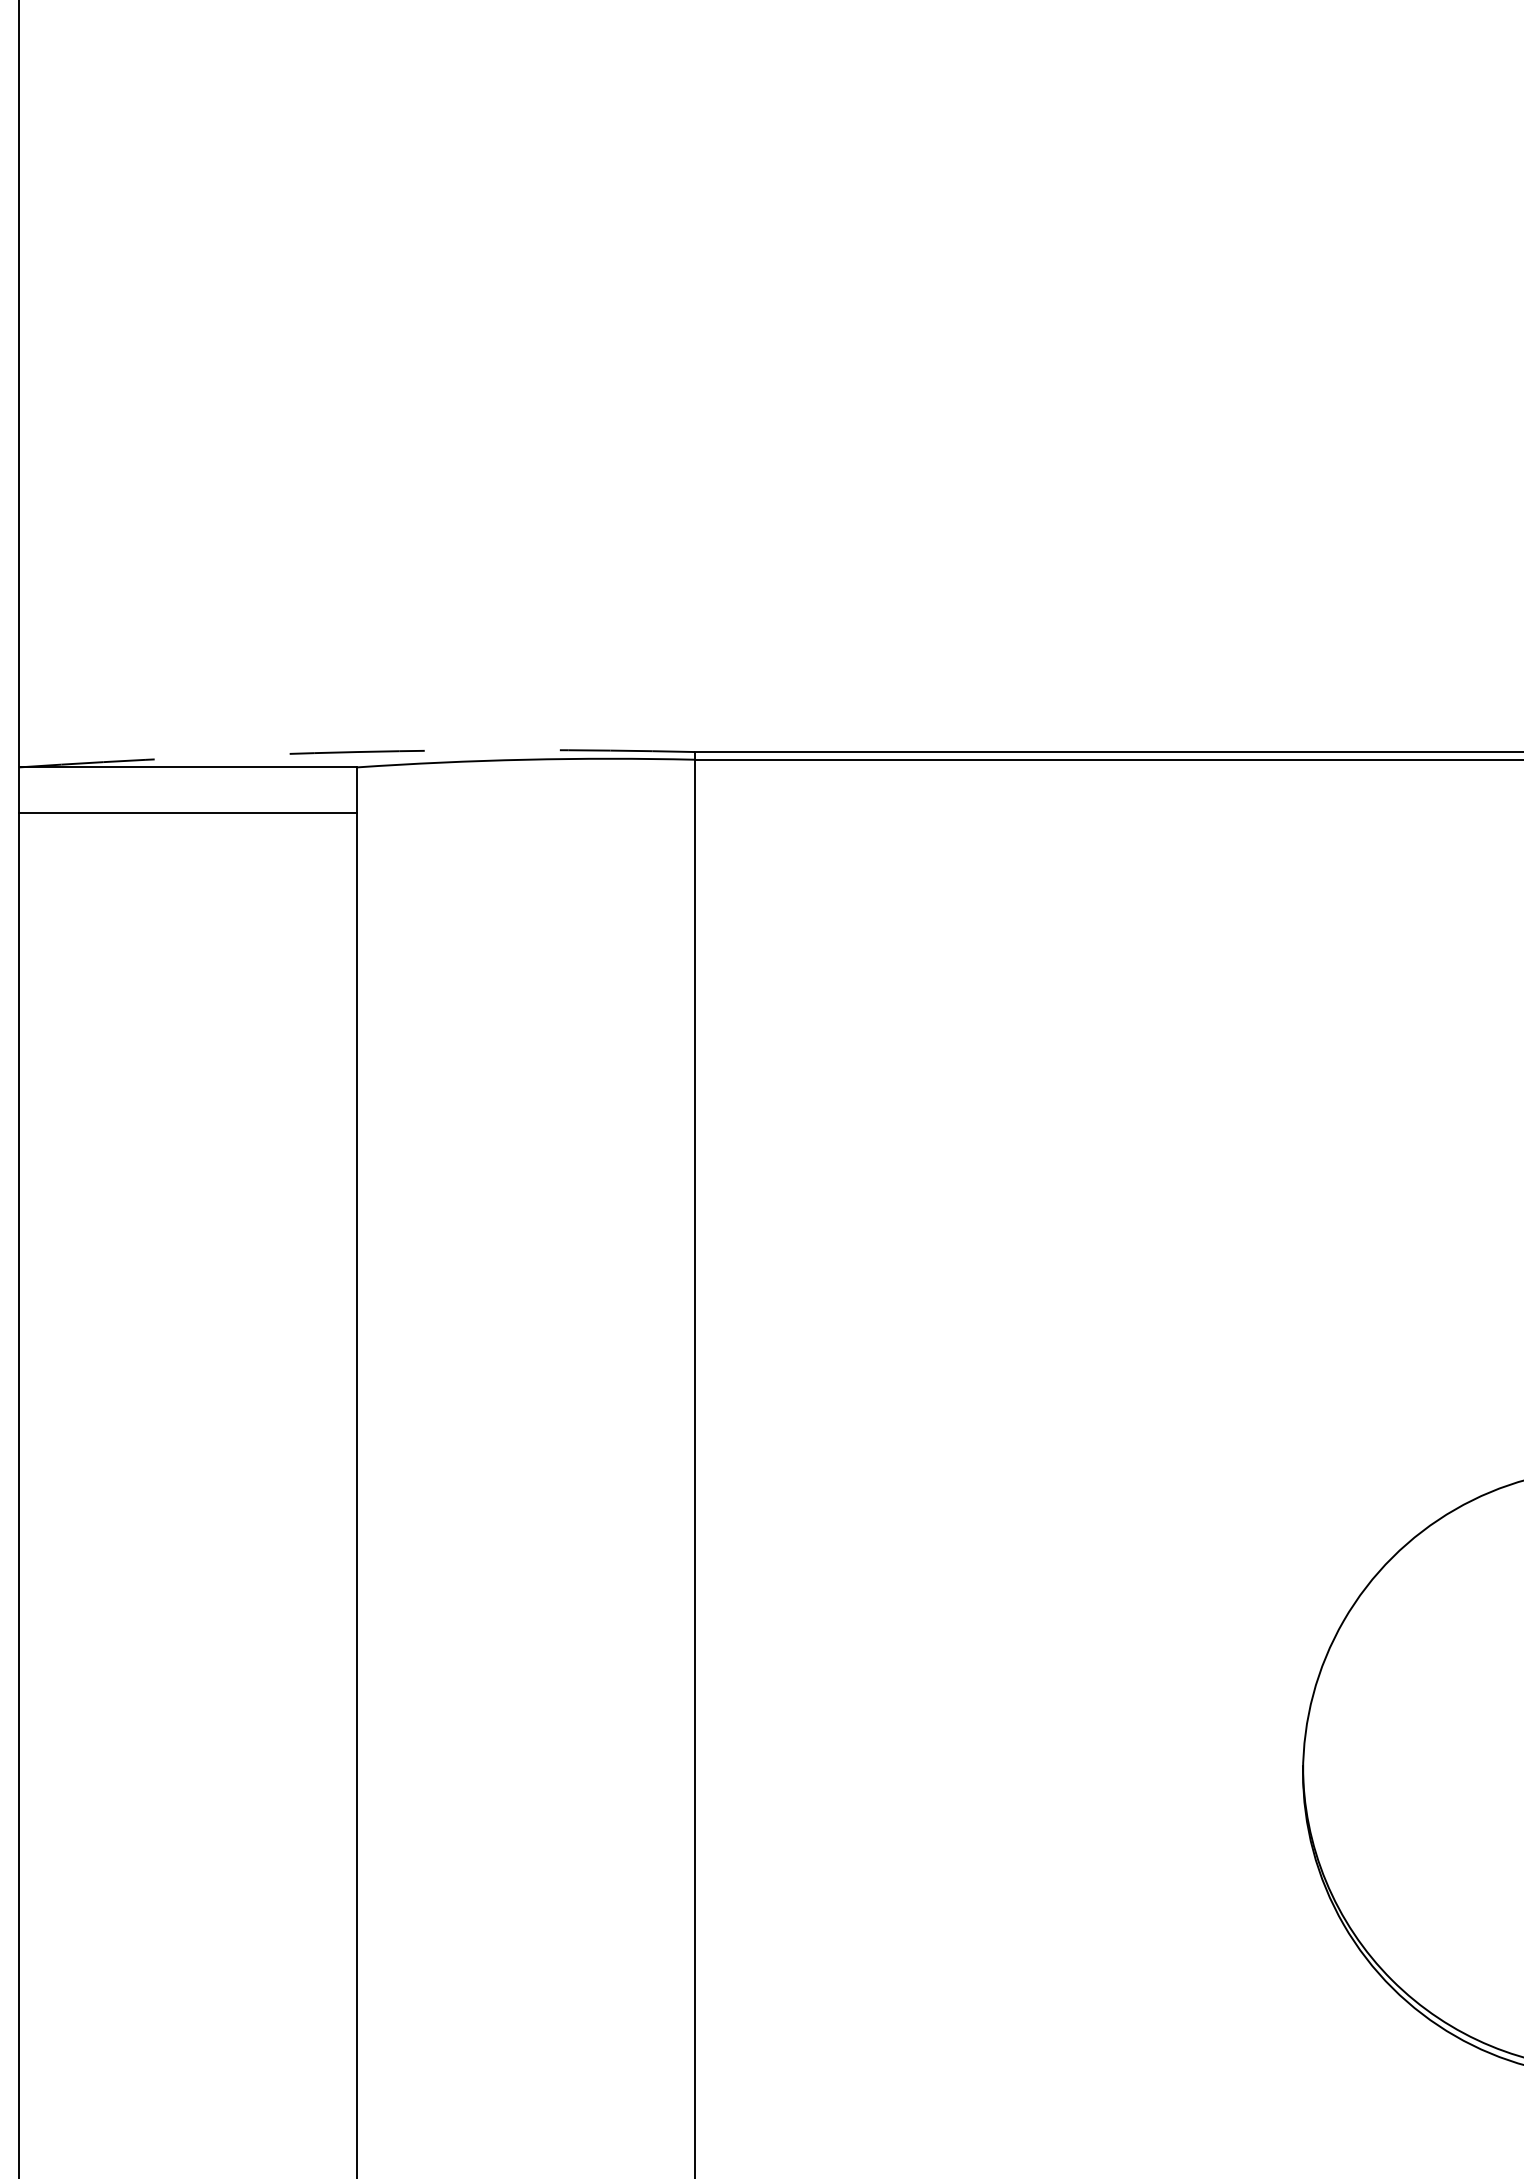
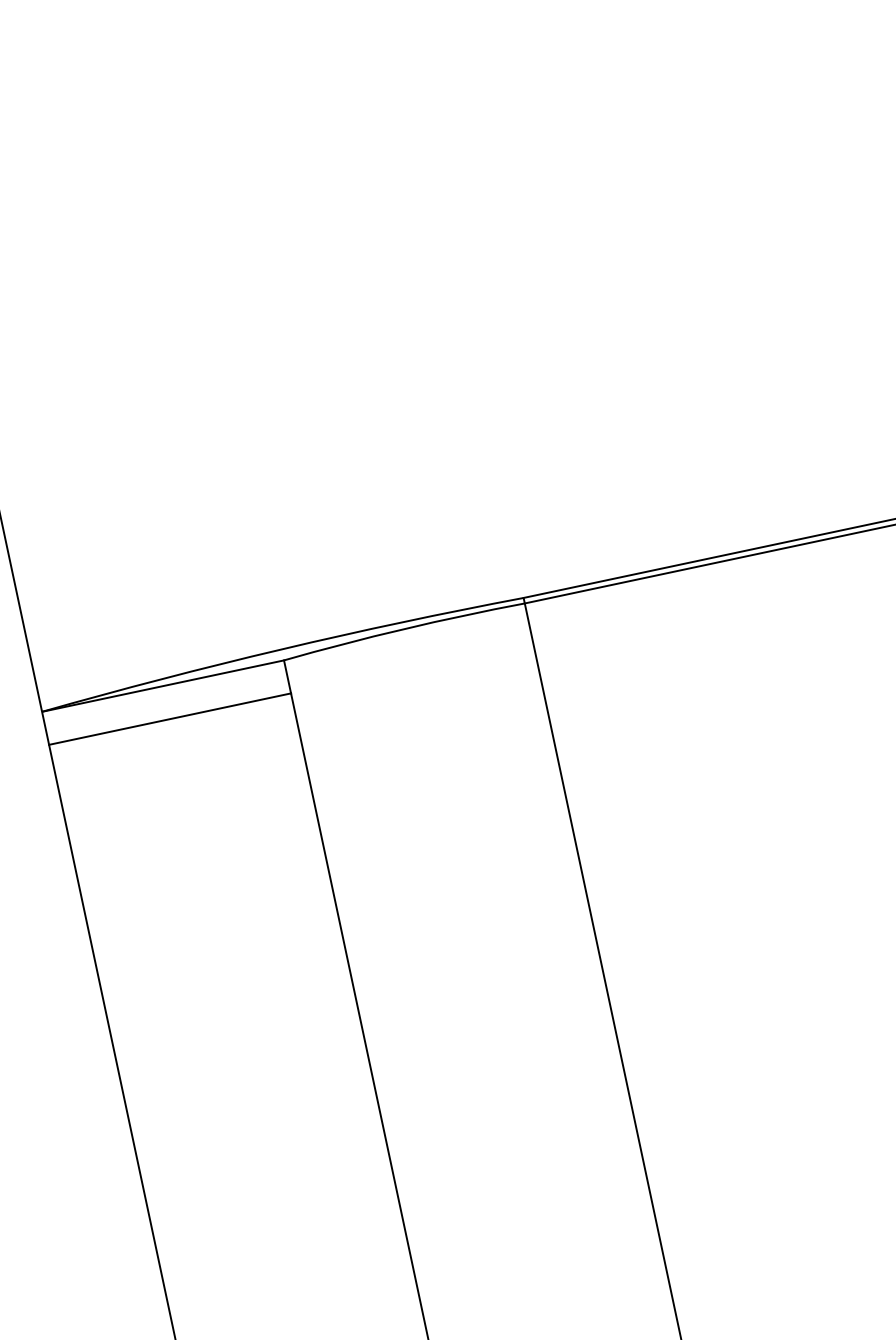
arc: (357, 752) -> (282, 649), dashed -> solid

